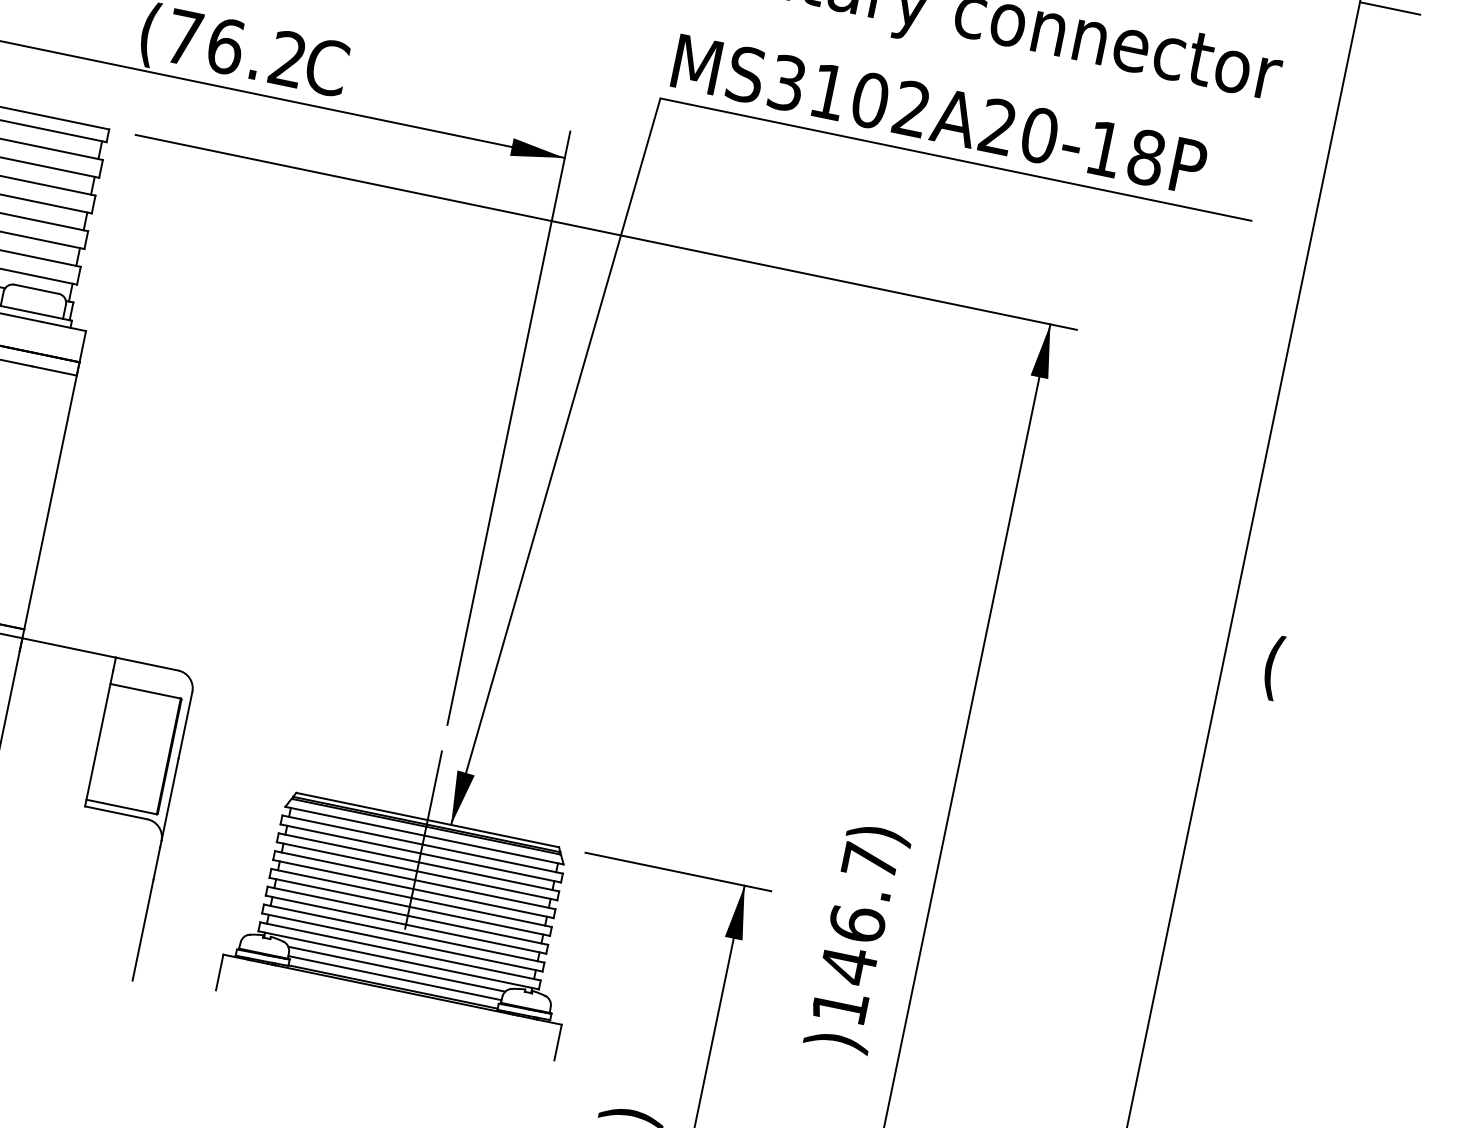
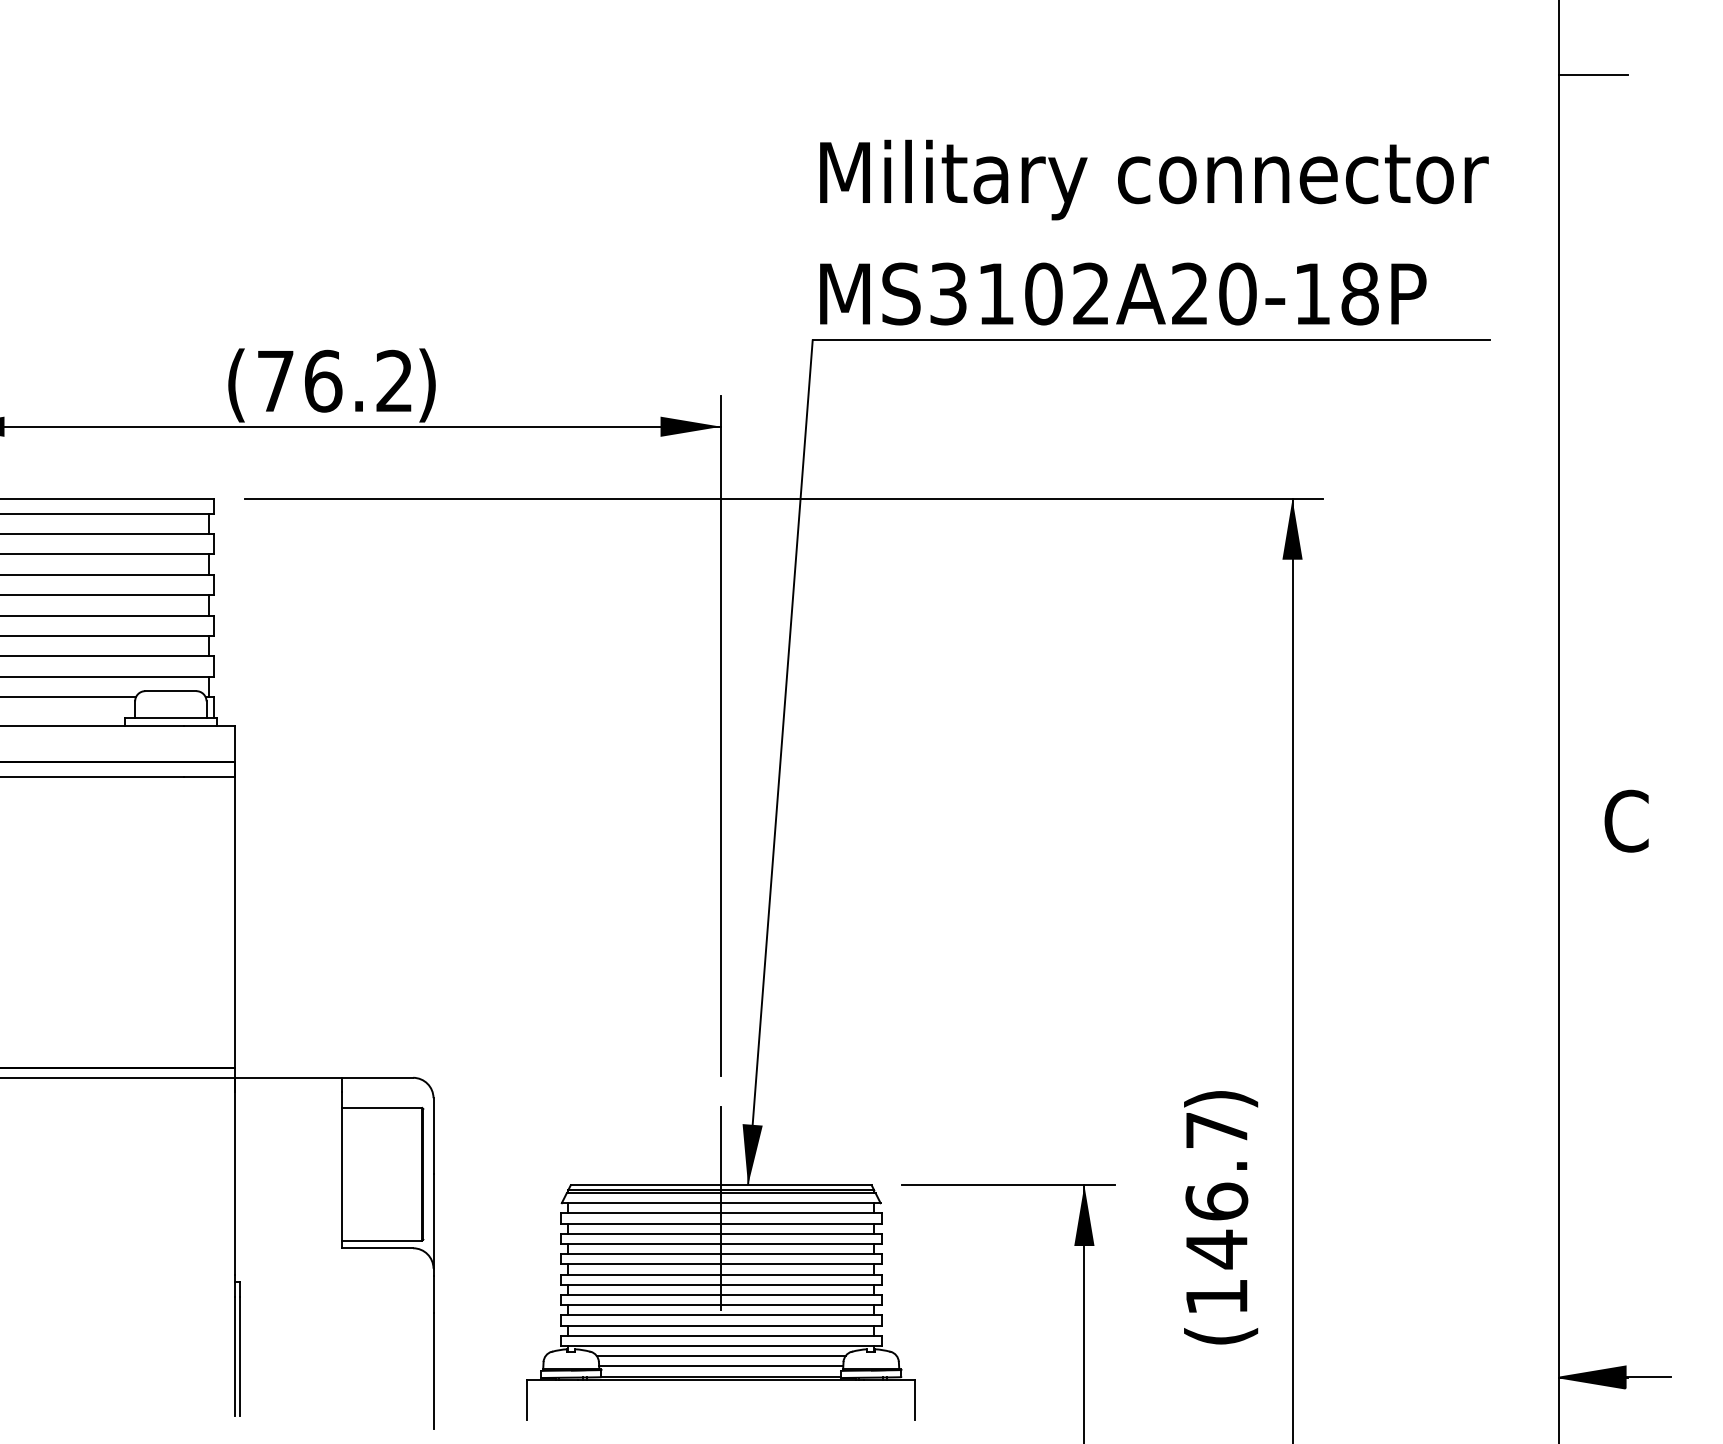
text: (326, 71) -> (439, 385), C -> )
text: (1282, 669) -> (1626, 825), ( -> C
text: (837, 1042) -> (1221, 1336), ) -> (

